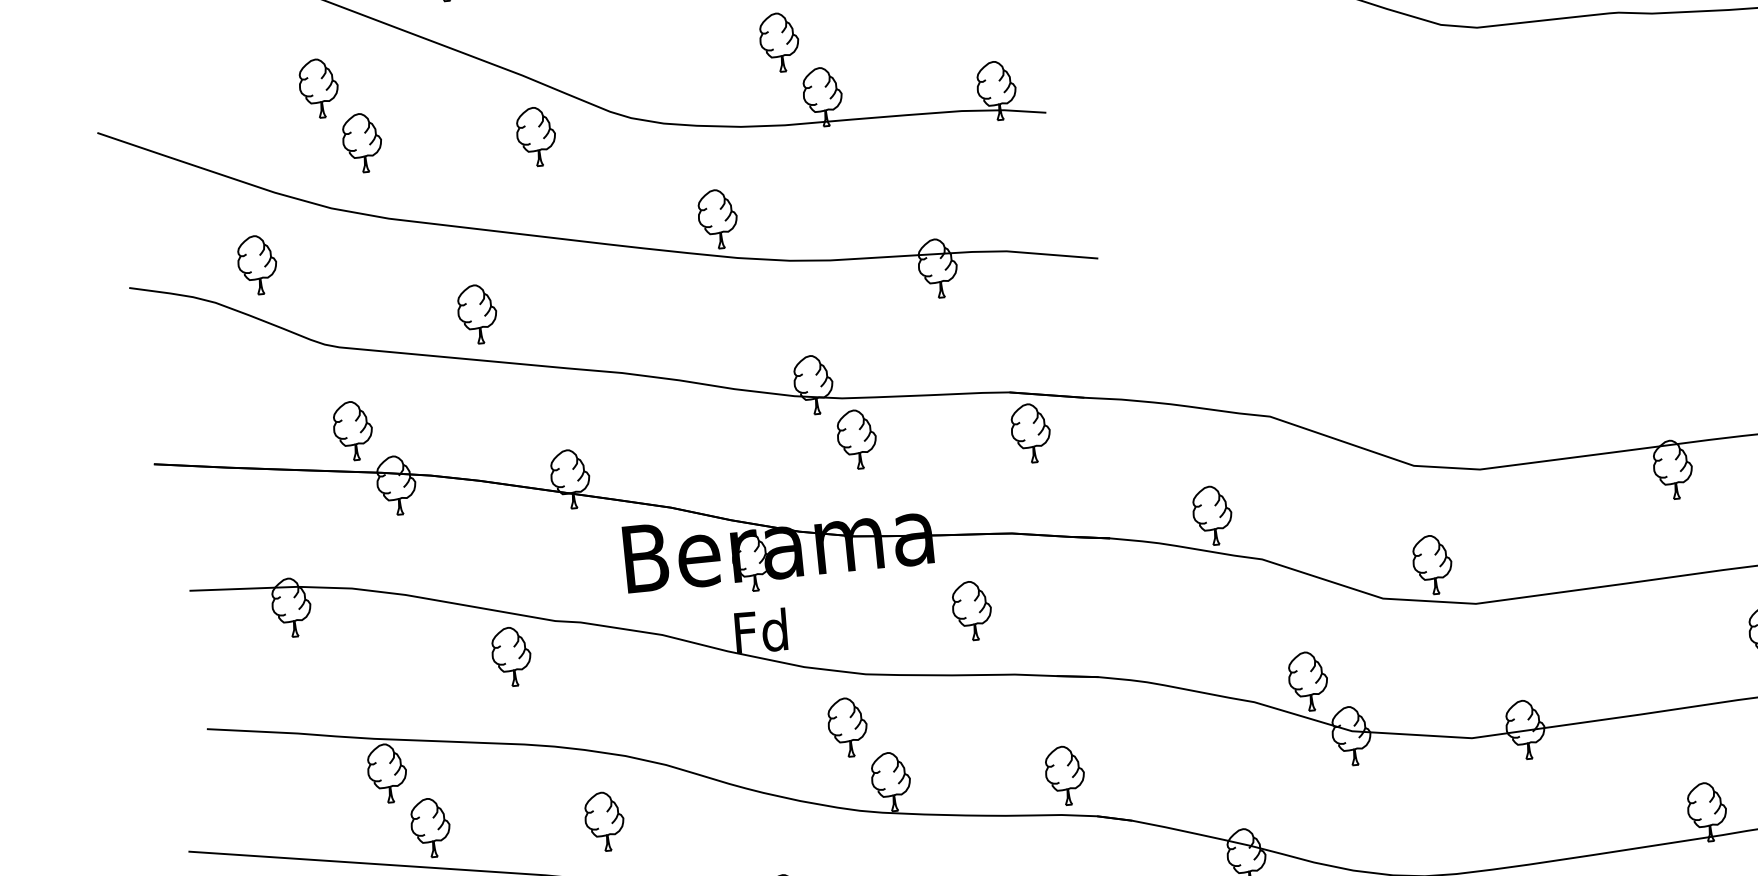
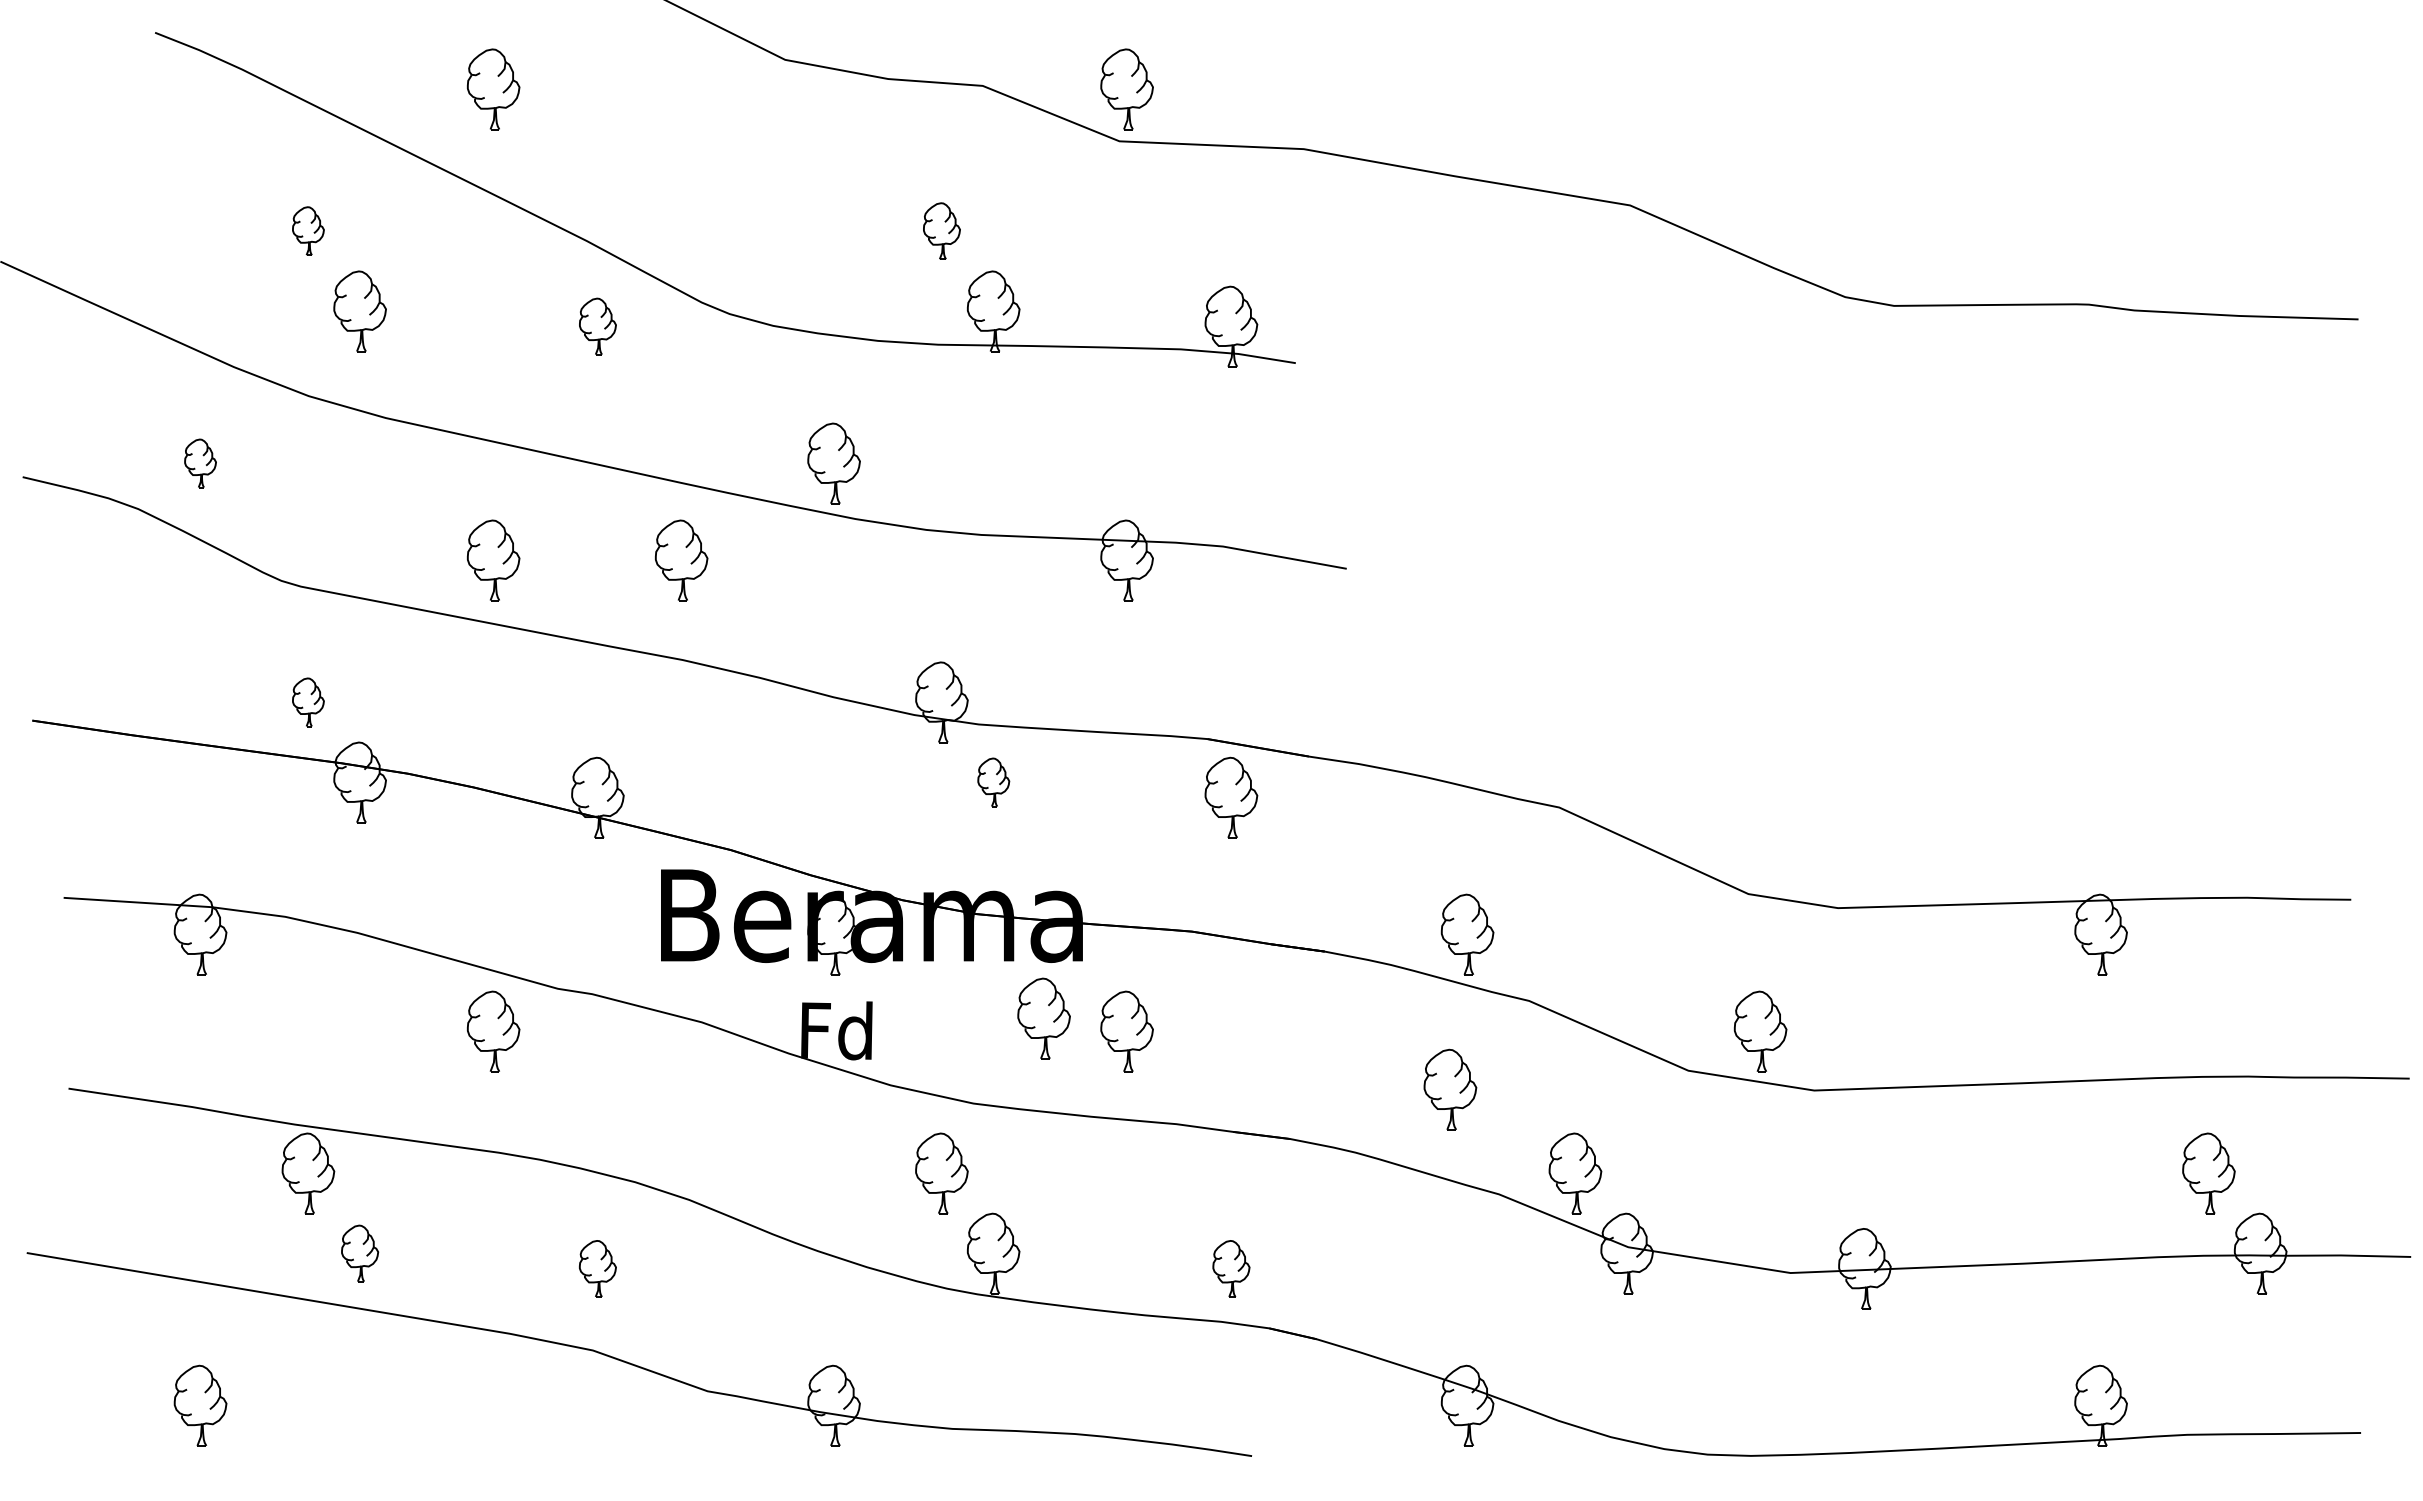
part: (779, 42) -> (941, 230), size x0.7
part: (319, 87) -> (308, 230), size x0.6
part: (536, 136) -> (597, 326), size x0.7
part: (257, 265) -> (200, 463), size x0.6
part: (614, 300) -> (681, 560), added
part: (353, 431) -> (308, 702), size x0.6
part: (857, 439) -> (993, 782), size x0.6
part: (910, 607) -> (1043, 1018), added
part: (1211, 629) -> (1450, 1089), added
part: (1065, 775) -> (1231, 1268), size x0.7
part: (604, 821) -> (597, 1268), size x0.7
part: (430, 827) -> (359, 1253), size x0.7

